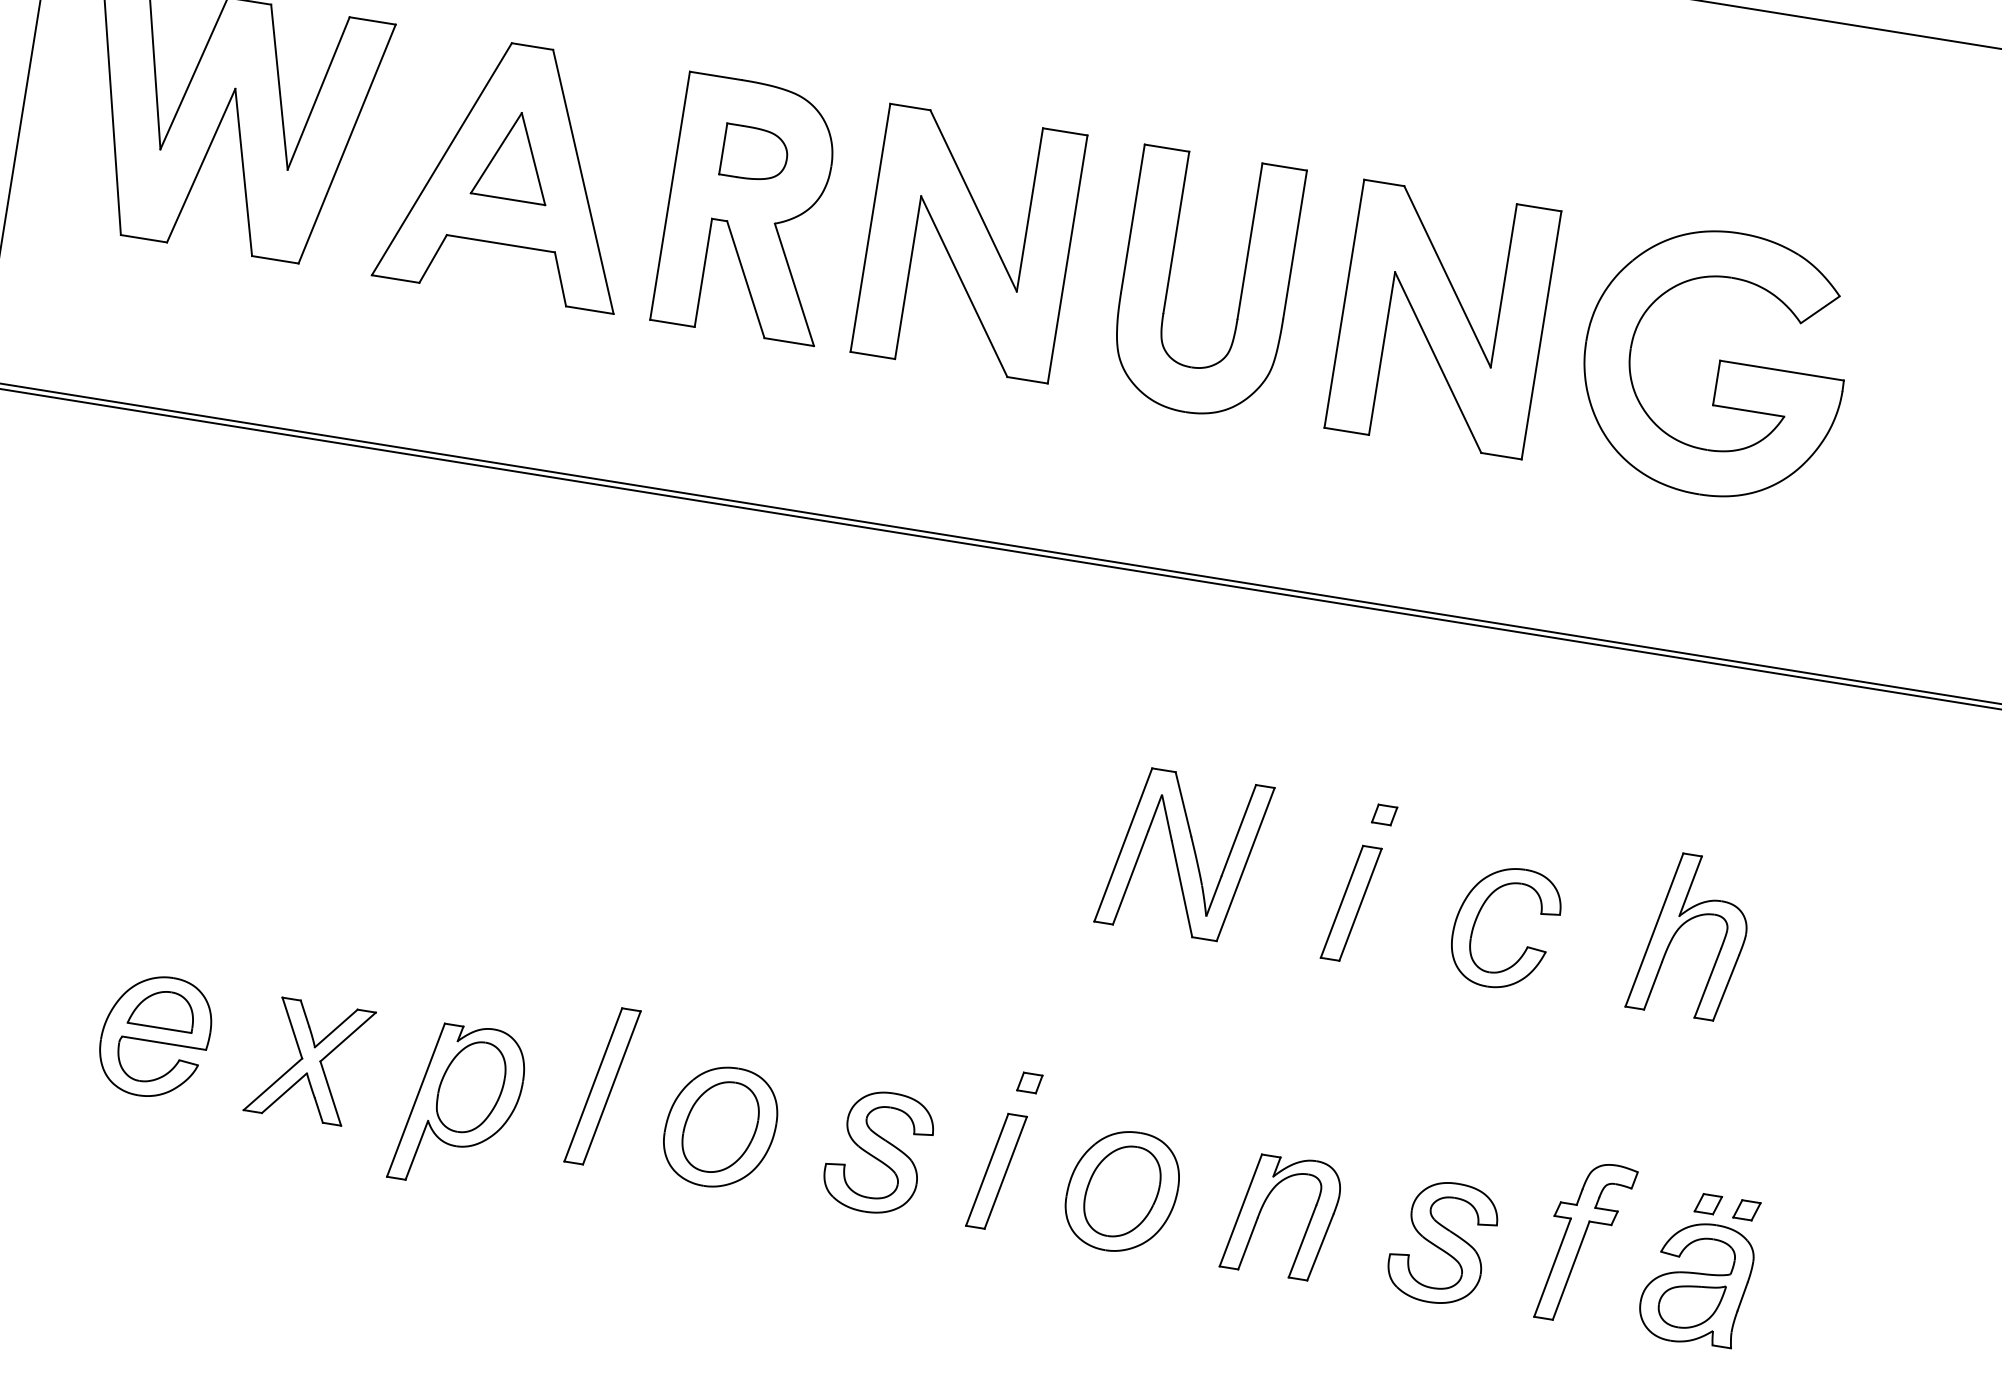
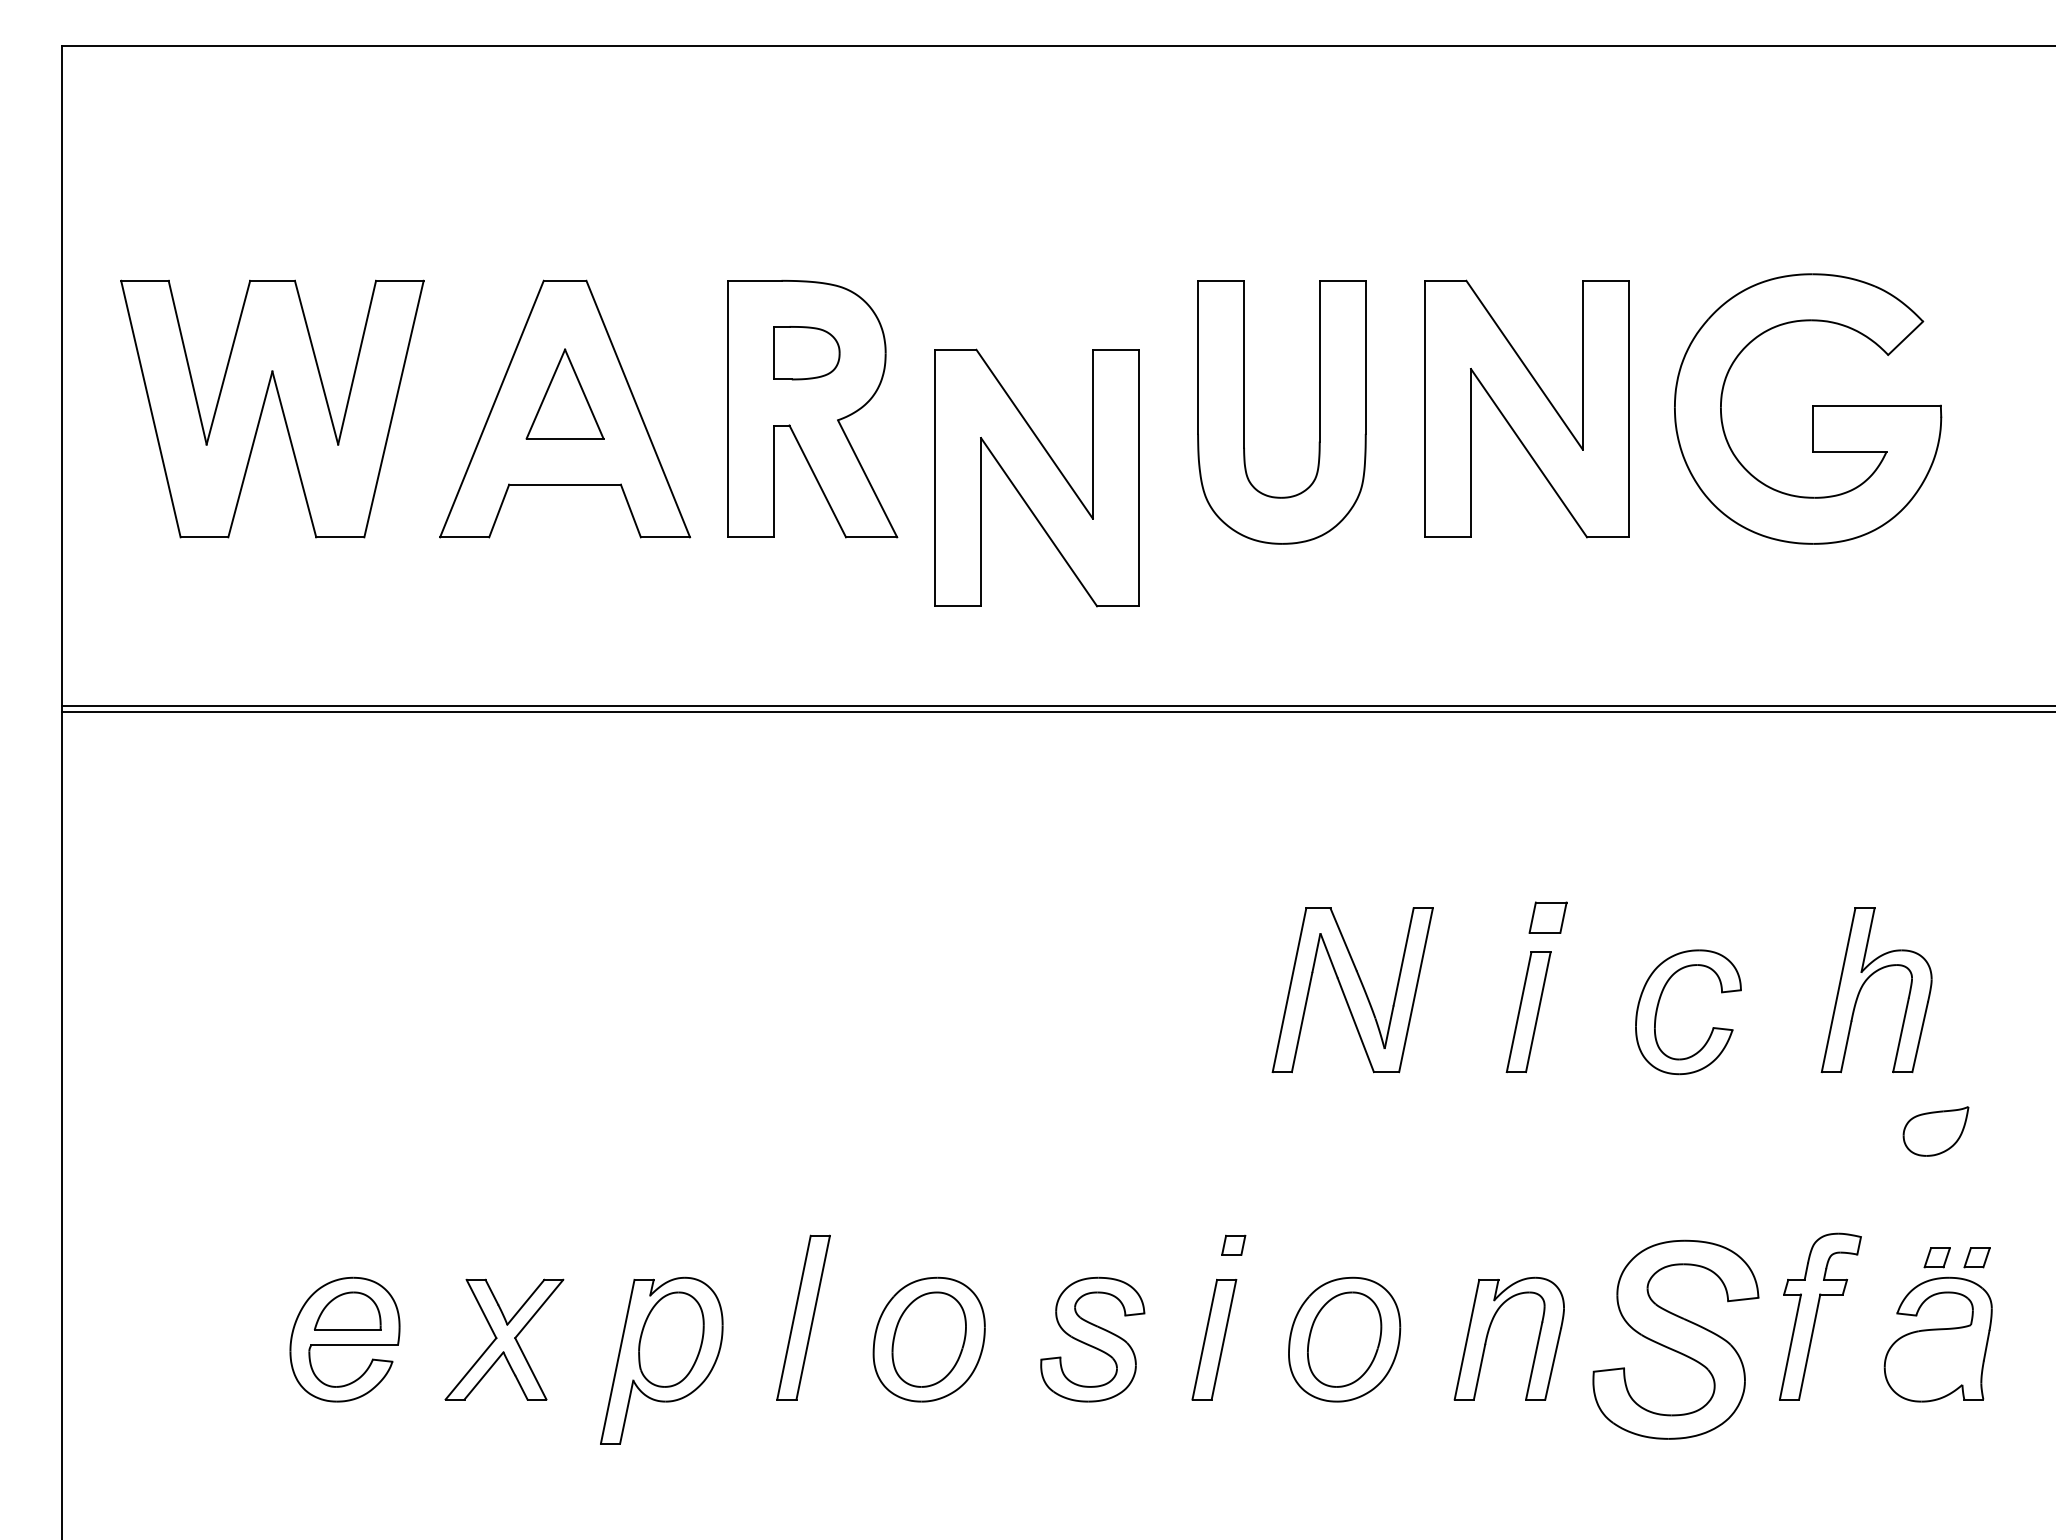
part: (968, 243) -> (1036, 477), moved
part: (1384, 814) -> (1547, 917), size x1.6
part: (1442, 1242) -> (1675, 1339), size x1.6
part: (1690, 1305) -> (1935, 1131), moved

